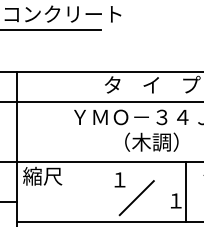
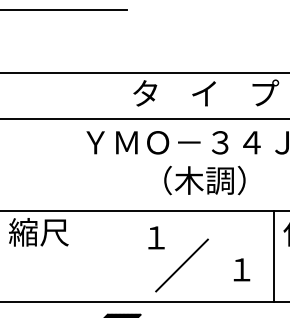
line: (185, 192) -> (272, 256), moved

